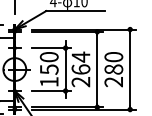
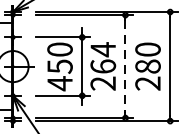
line: (97, 70) -> (125, 67), solid -> dashed
text: (49, 81) -> (60, 82), 150 -> 450

